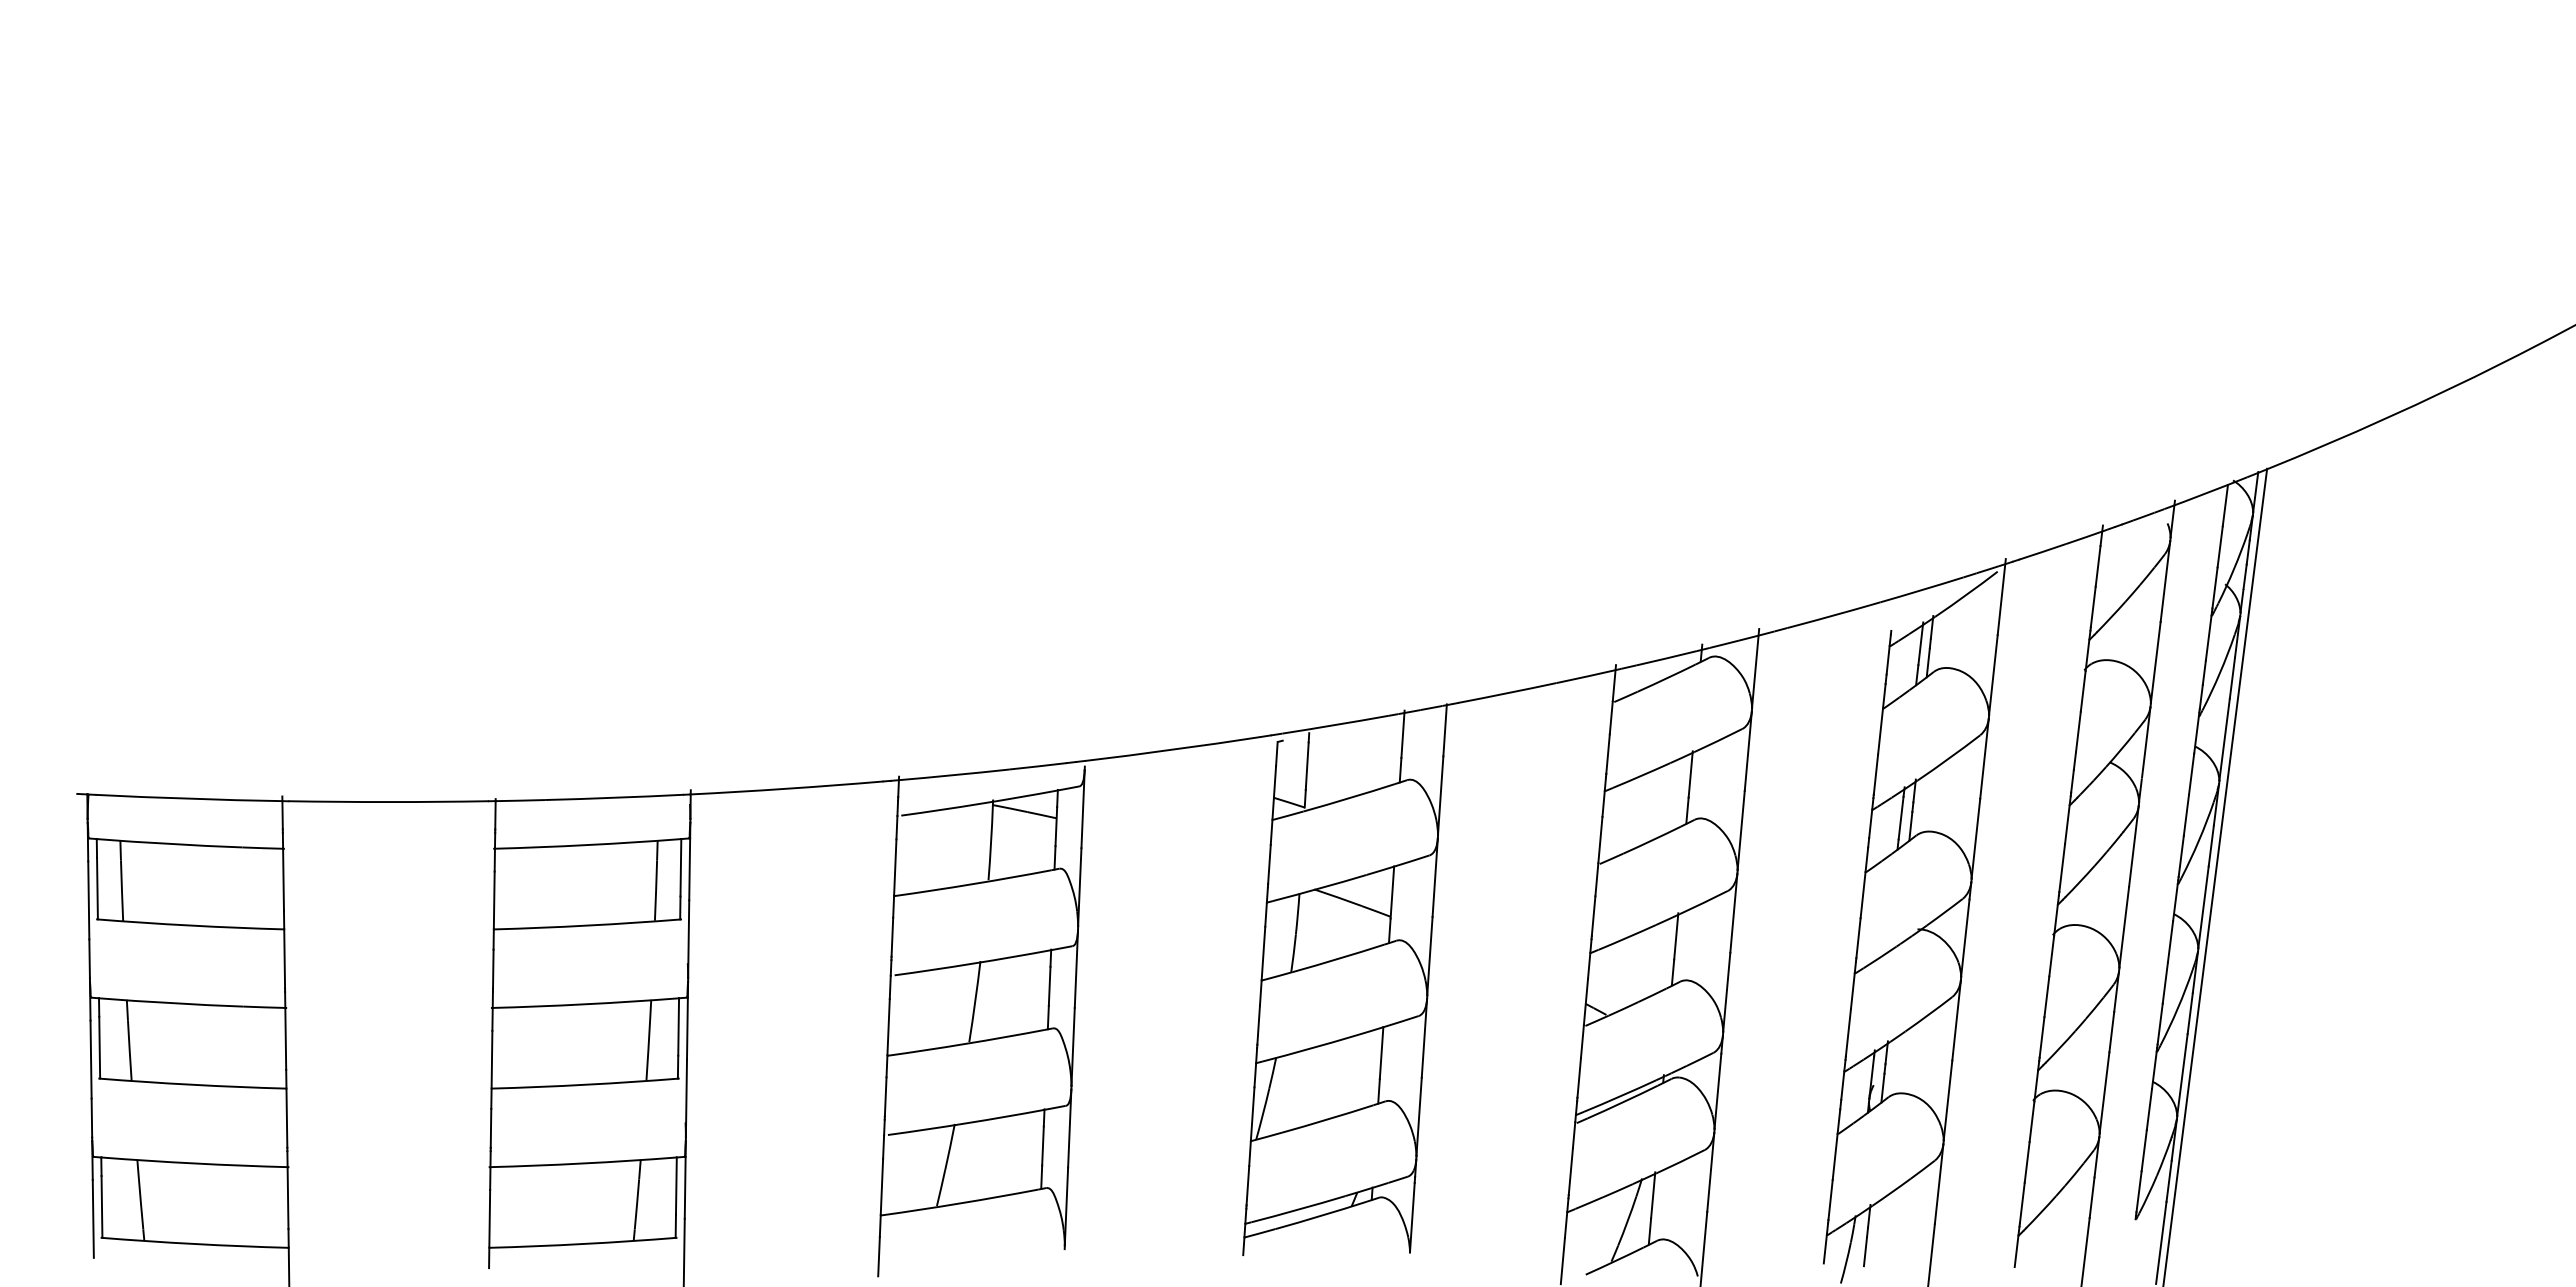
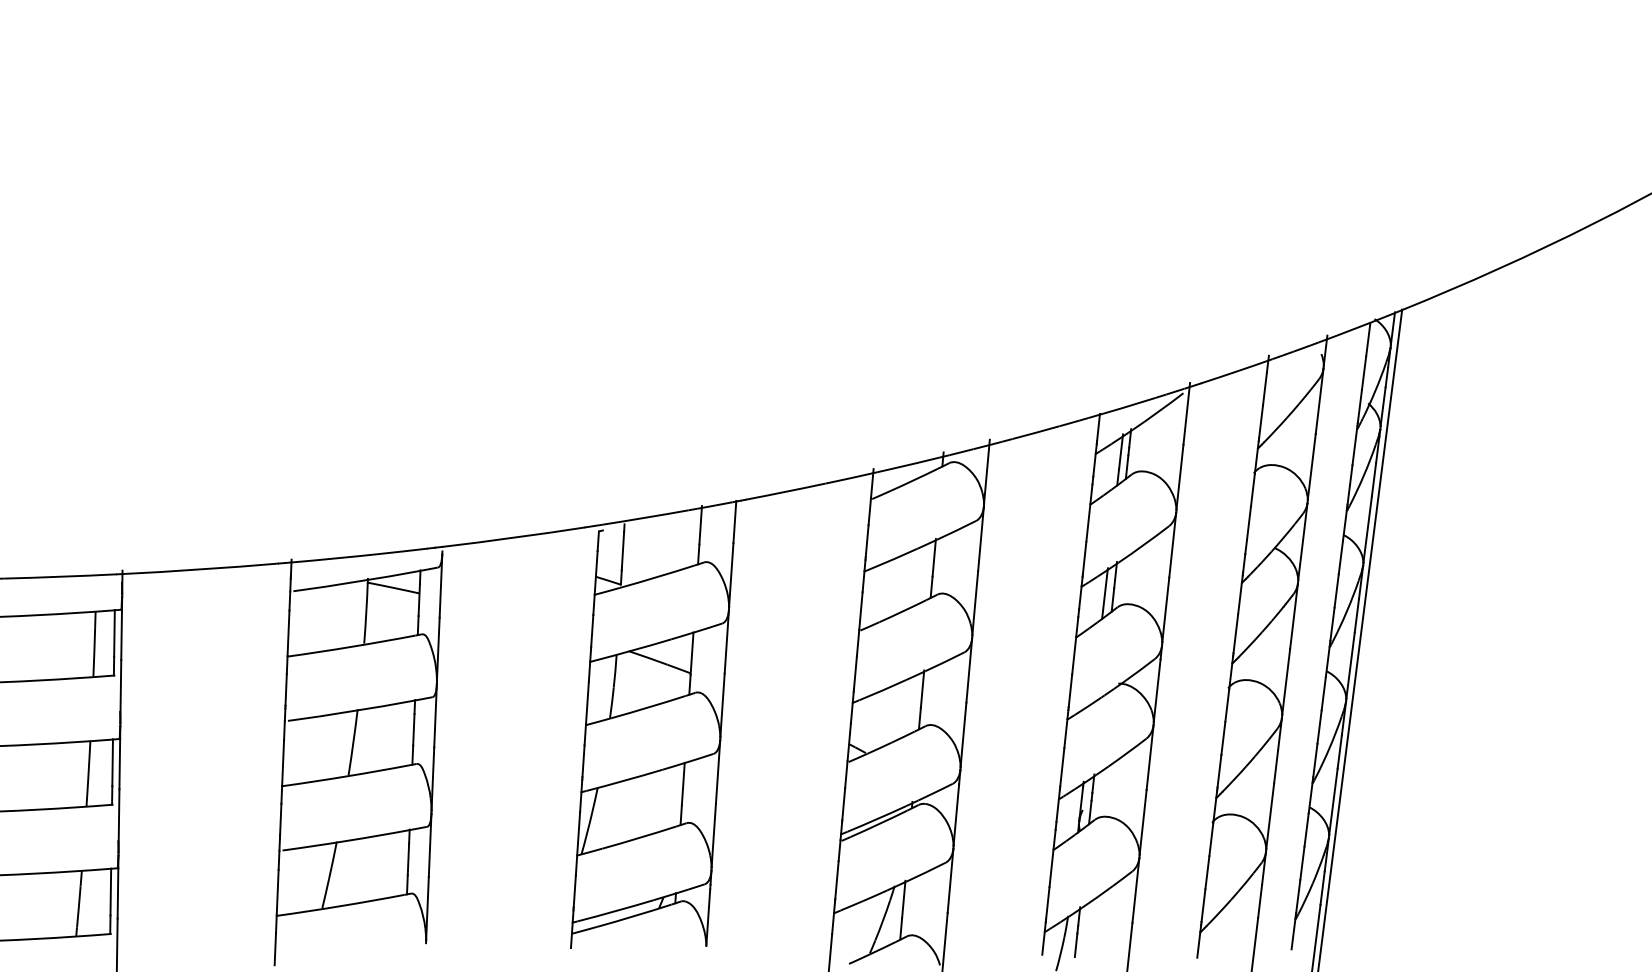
line: (1892, 614) -> (1098, 427), added
line: (2132, 1237) -> (1292, 933), added

